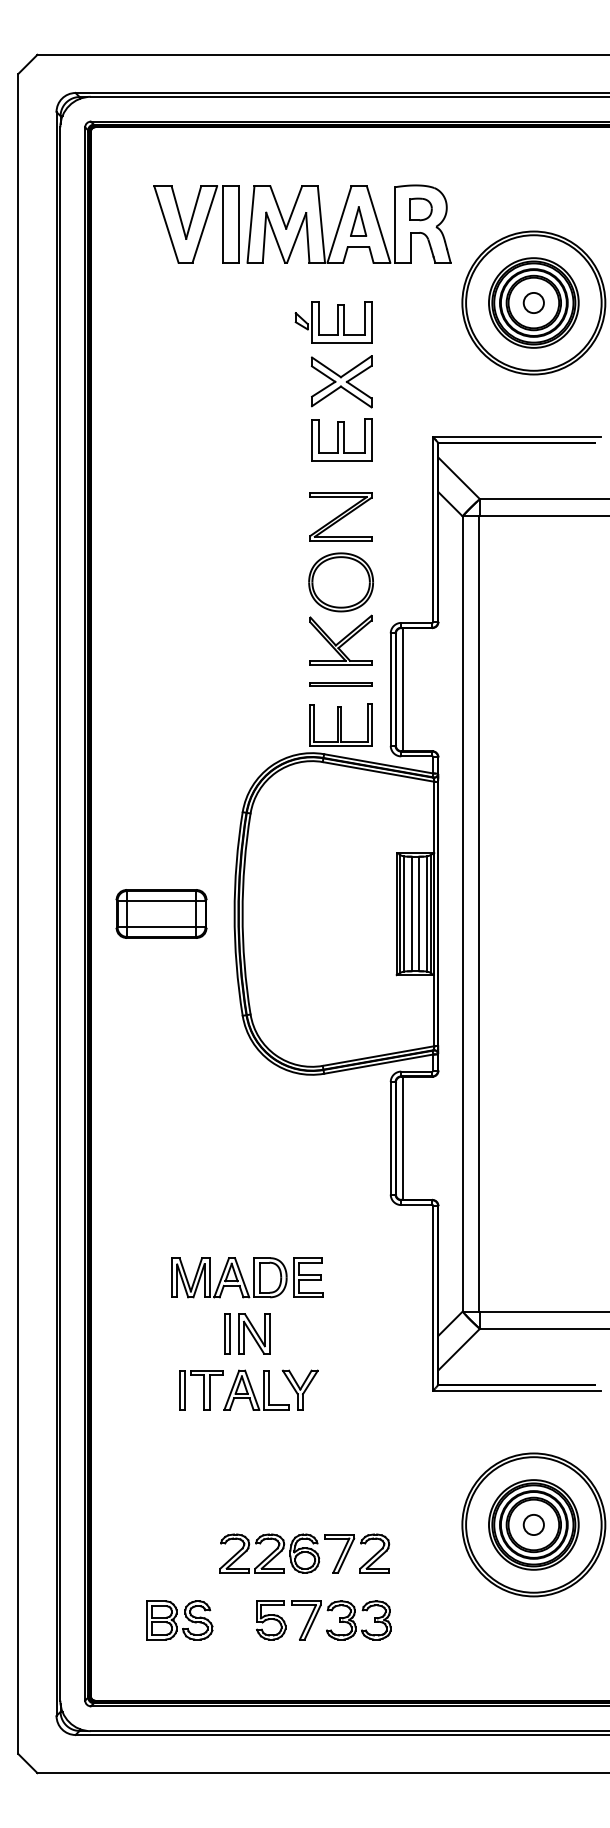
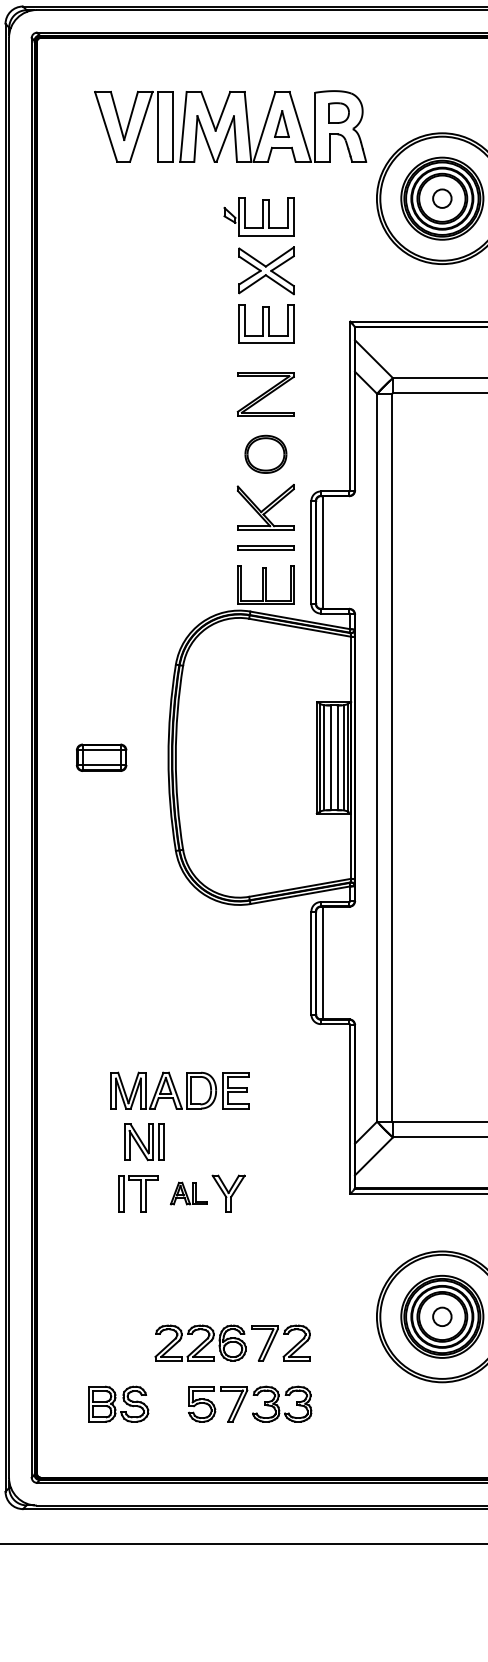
part: (340, 582) -> (265, 454), size x0.7
part: (161, 913) -> (101, 757), size x0.6
part: (254, 1333) -> (139, 1141), moved
part: (256, 1389) -> (188, 1192), size x0.6

